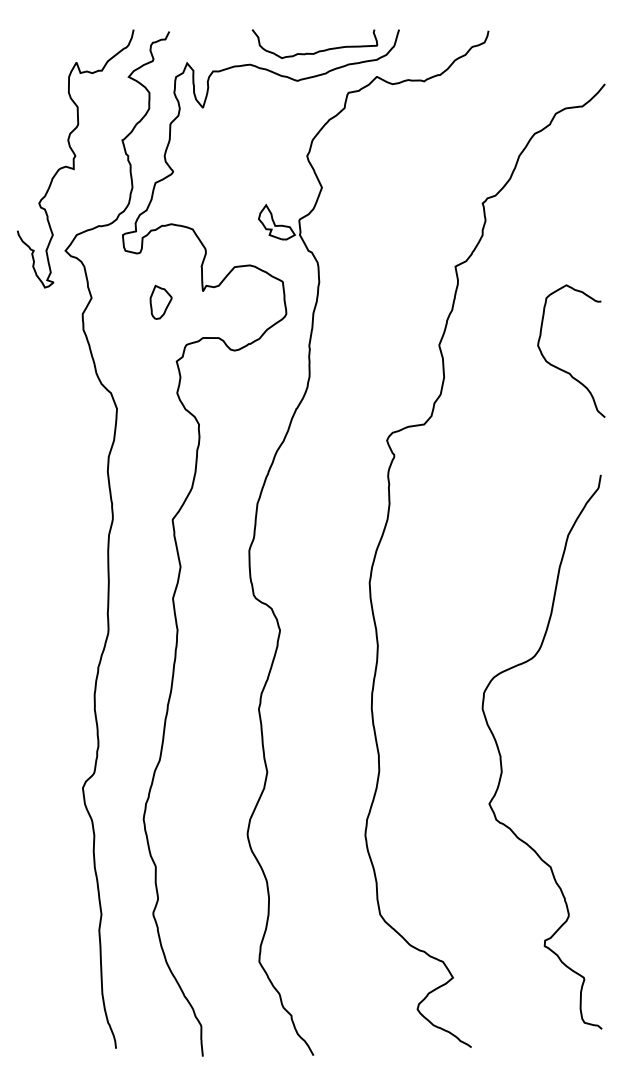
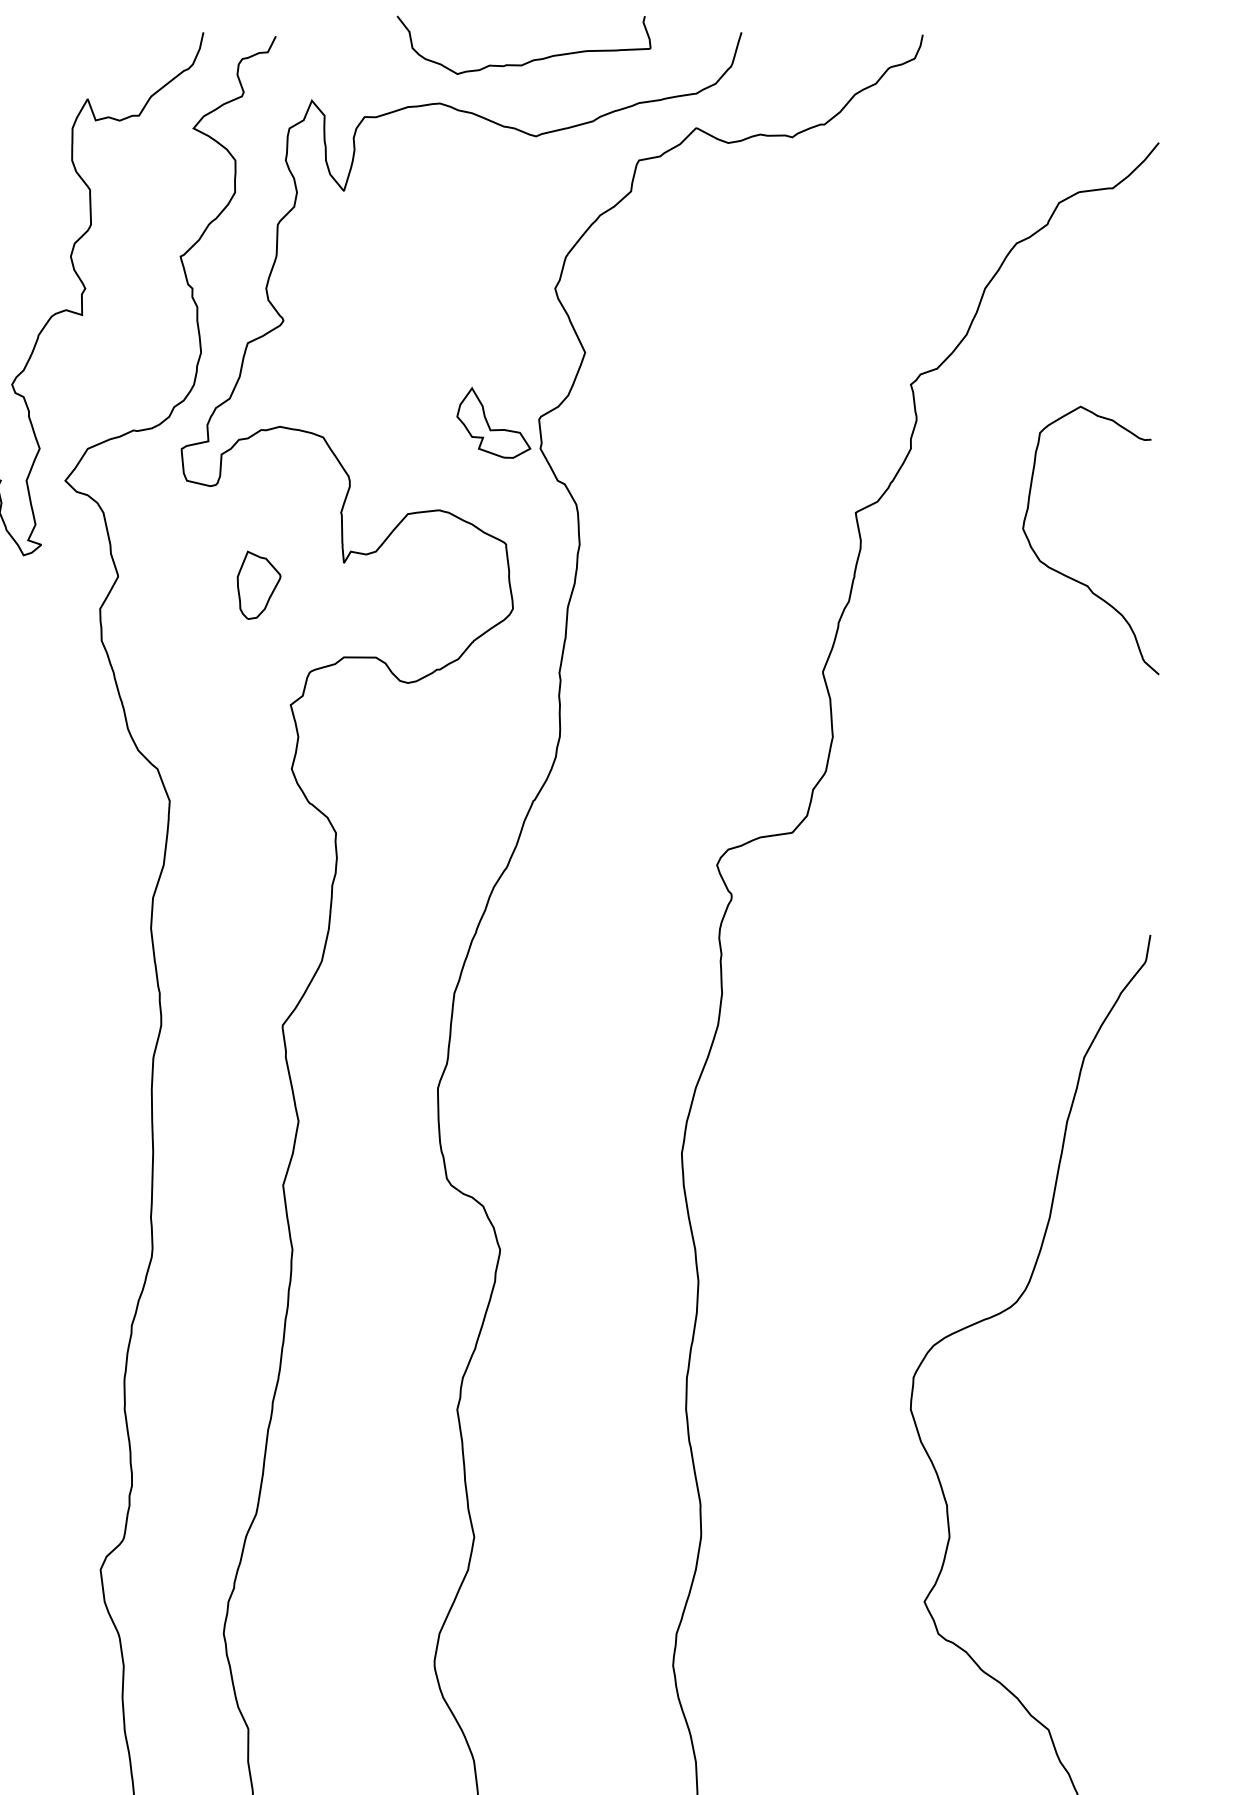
curve: (318, 50) -> (531, 58), moved
curve: (561, 368) -> (1070, 575), moved

